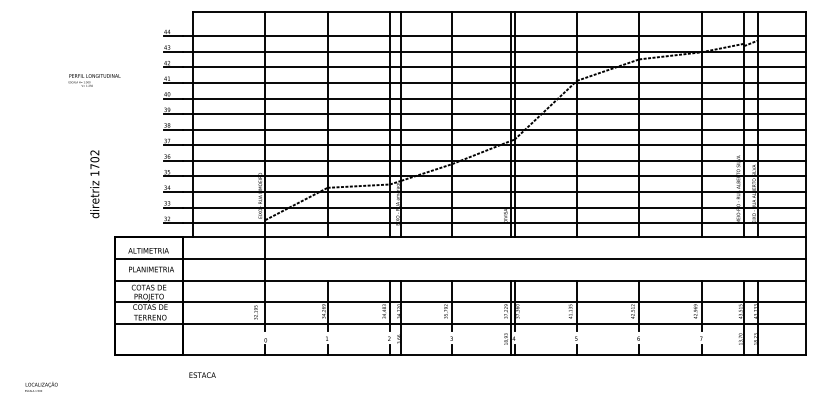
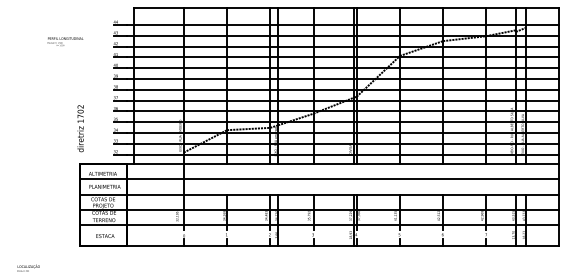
text: (94, 80) -> (65, 41), moved
text: (94, 183) -> (80, 128), moved
text: (202, 374) -> (105, 235), moved

